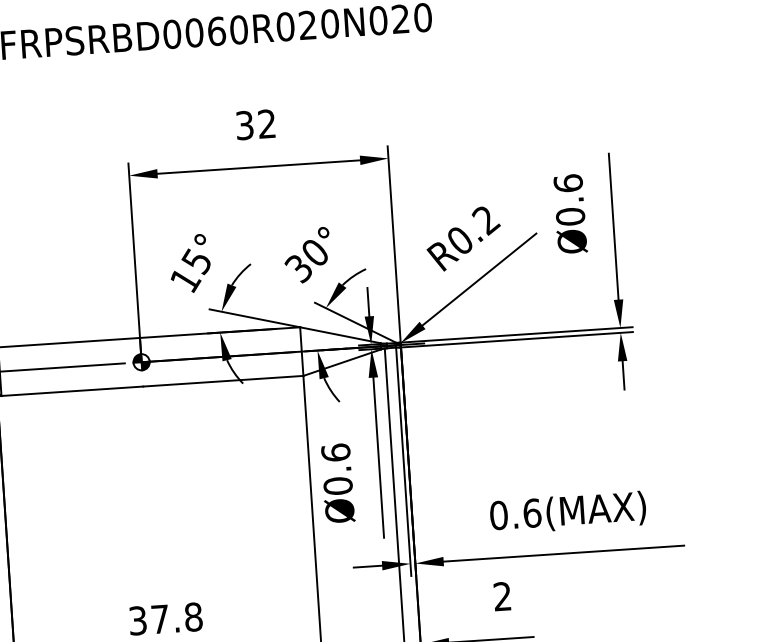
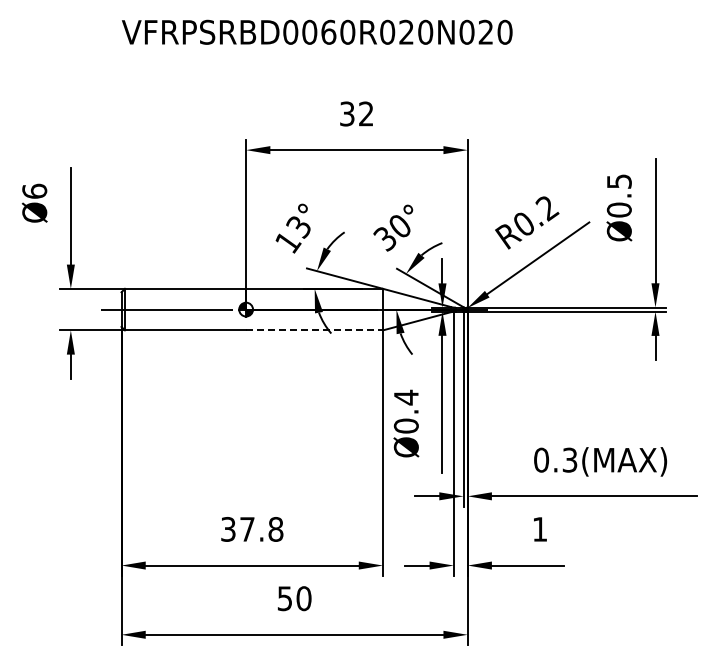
text: (567, 183) -> (618, 181), Ø0.6 -> Ø0.5
text: (195, 257) -> (297, 223), 15° -> 13°
line: (224, 381) -> (315, 330), solid -> dashed
text: (334, 452) -> (405, 397), Ø0.6 -> Ø0.4
text: (531, 512) -> (569, 459), 0.6(MAX) -> 0.3(MAX)
text: (501, 596) -> (539, 529), 2 -> 1

